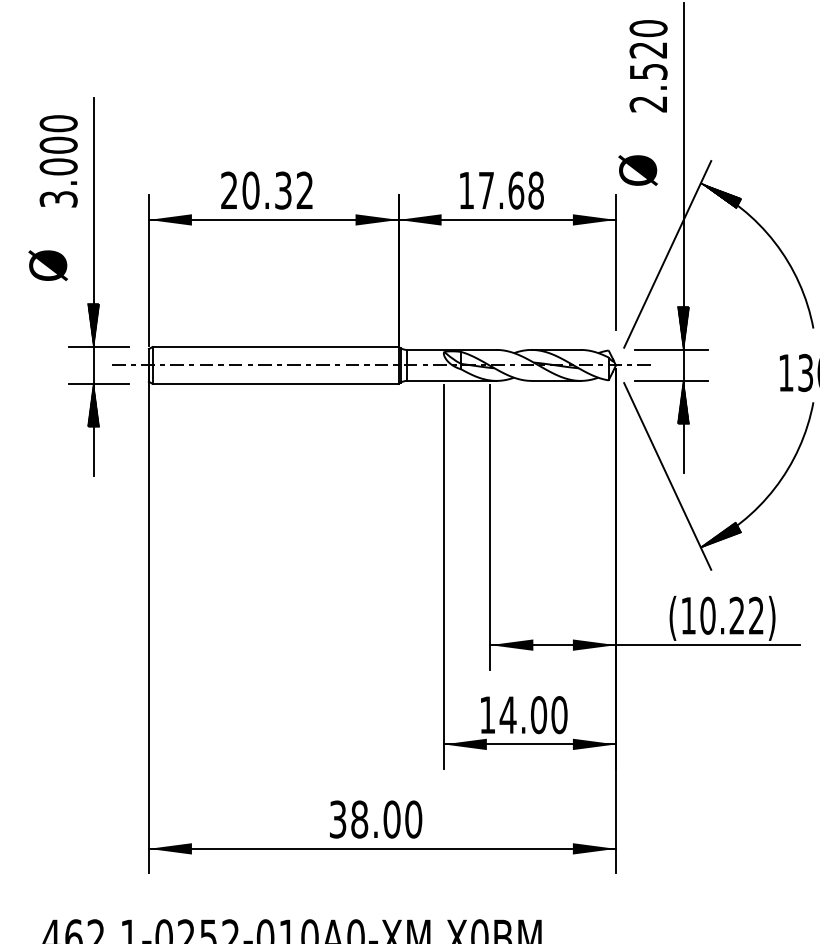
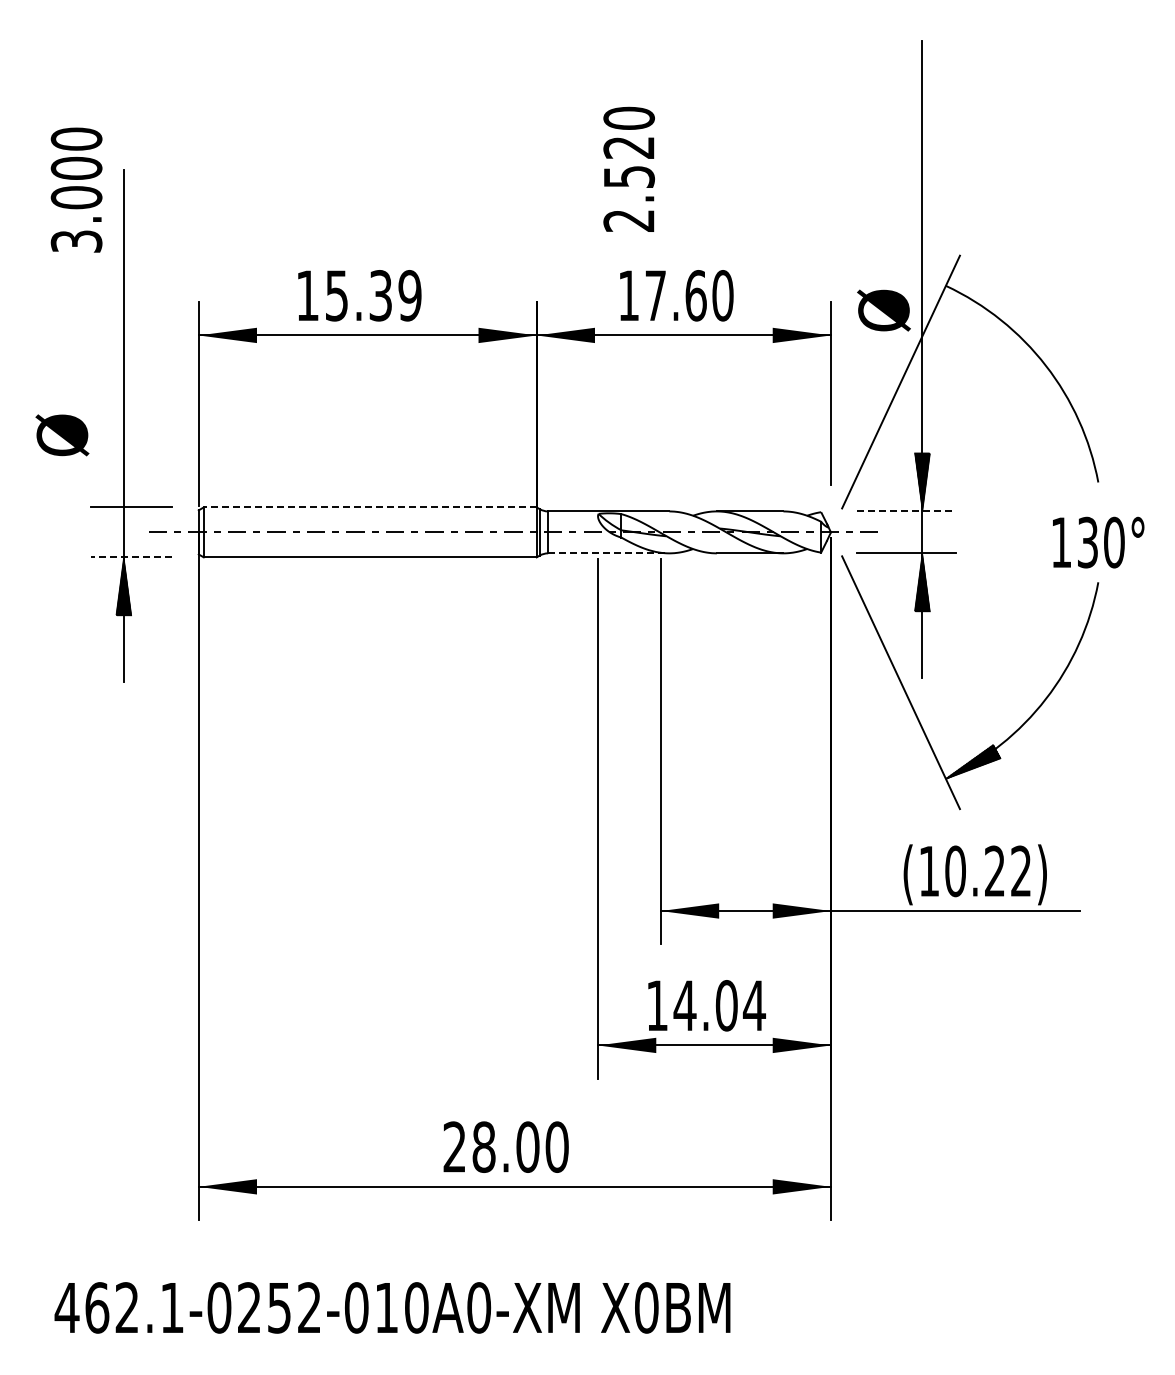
text: (648, 65) -> (628, 168), moved
text: (58, 160) -> (76, 189), moved
text: (637, 170) -> (883, 310), moved
text: (266, 190) -> (358, 295), 20.32 -> 15.39
text: (535, 190) -> (722, 295), 17.68 -> 17.60
hatch: (721, 195) -> (973, 302), removed
text: (48, 265) -> (62, 435), moved
hatch: (93, 325) -> (123, 478), removed
line: (275, 347) -> (369, 507), solid -> dashed
line: (672, 349) -> (907, 511), solid -> dashed
line: (451, 381) -> (608, 553), solid -> dashed
line: (99, 383) -> (131, 557), solid -> dashed
text: (559, 714) -> (754, 1005), 14.00 -> 14.04
text: (337, 819) -> (454, 1146), 38.00 -> 28.00

